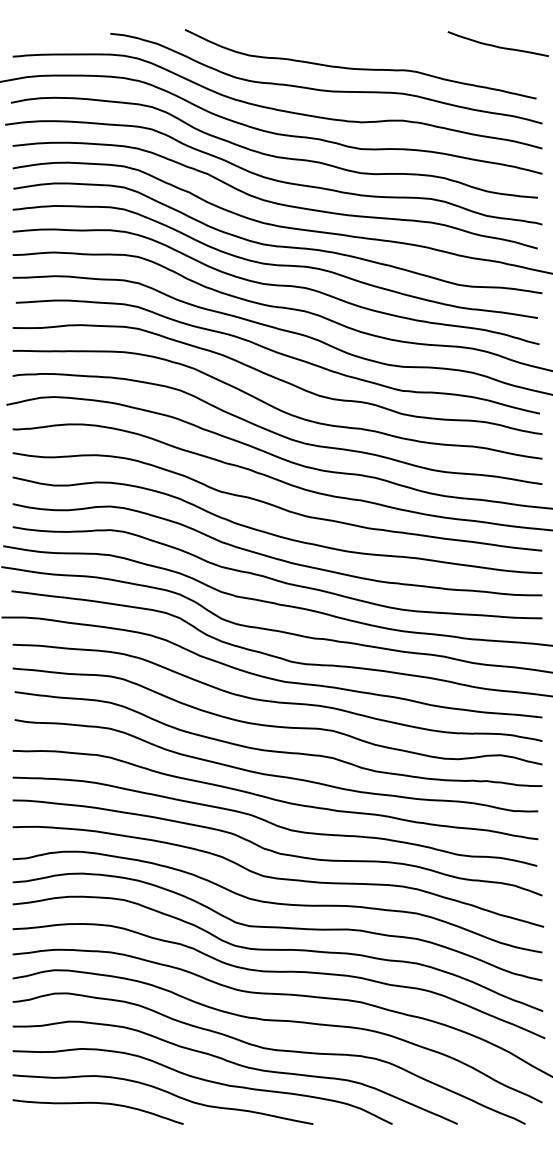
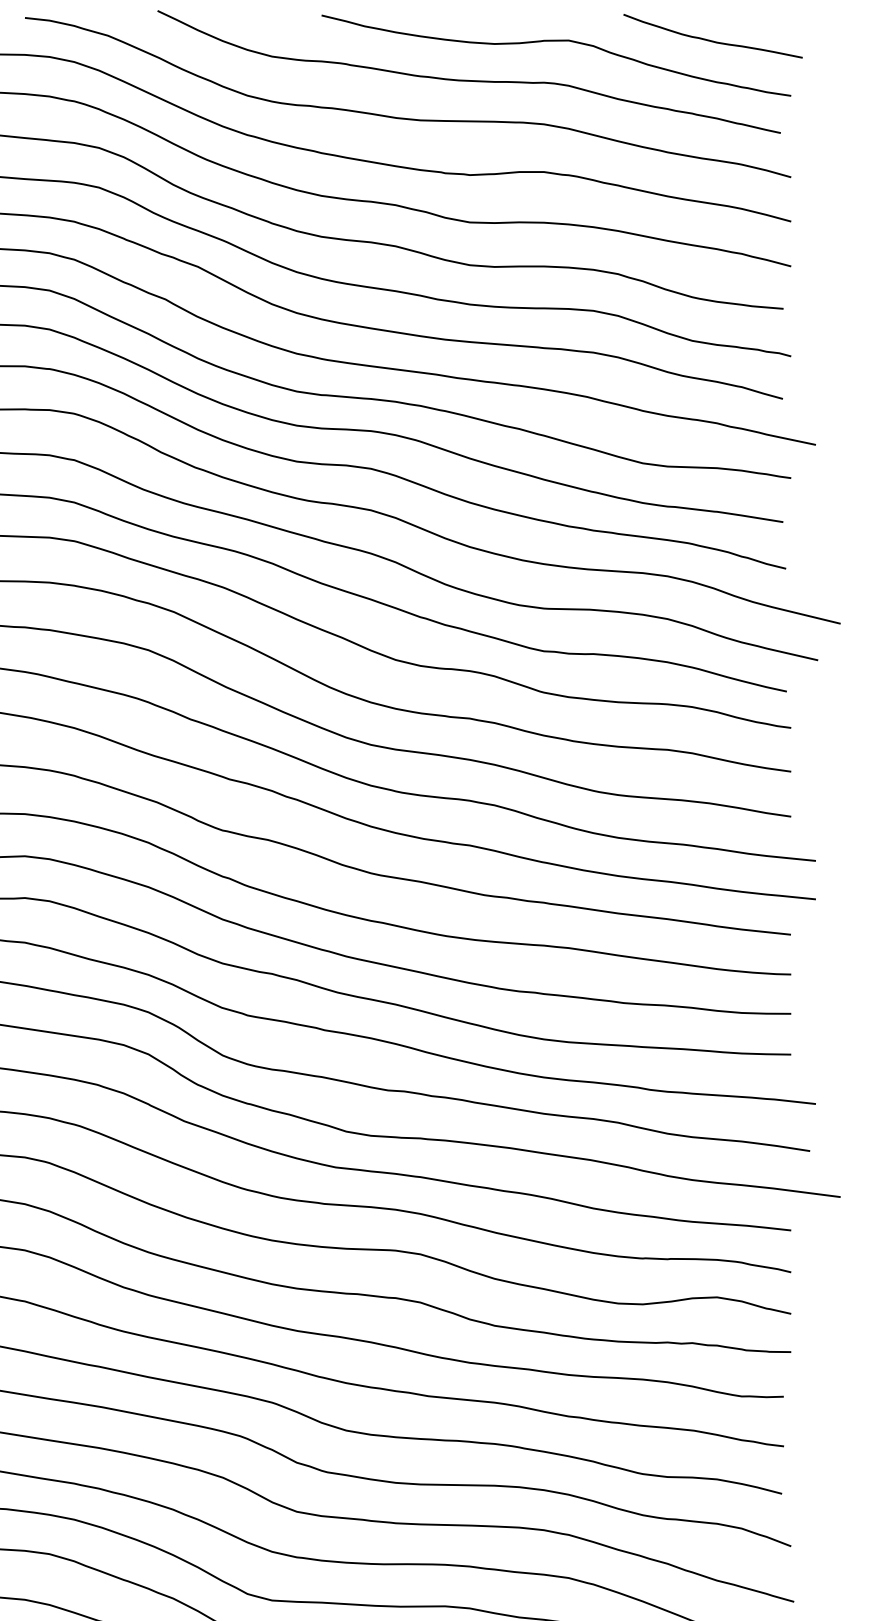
curve: (409, 47) -> (555, 42), added

